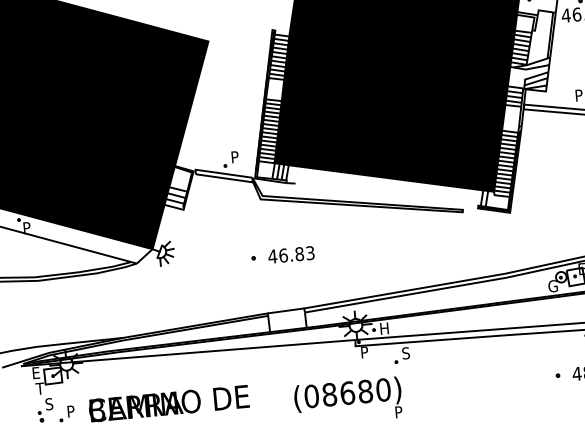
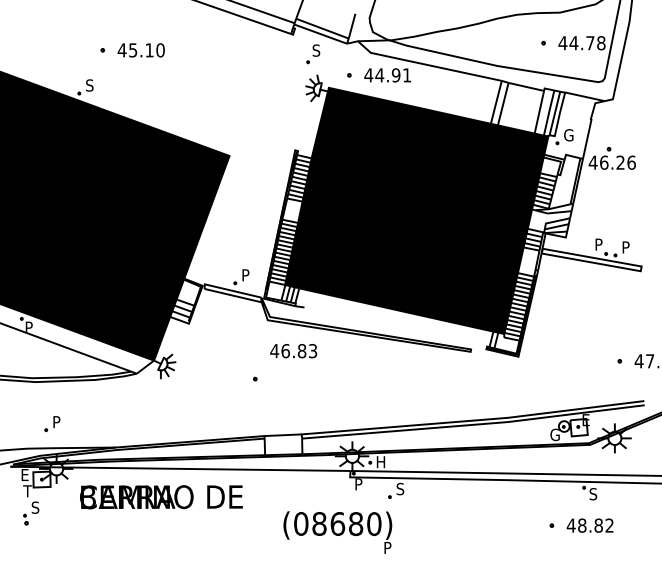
text: (291, 255) -> (293, 351), moved
text: (169, 404) -> (161, 497), moved
part: (67, 413) -> (52, 423), moved

